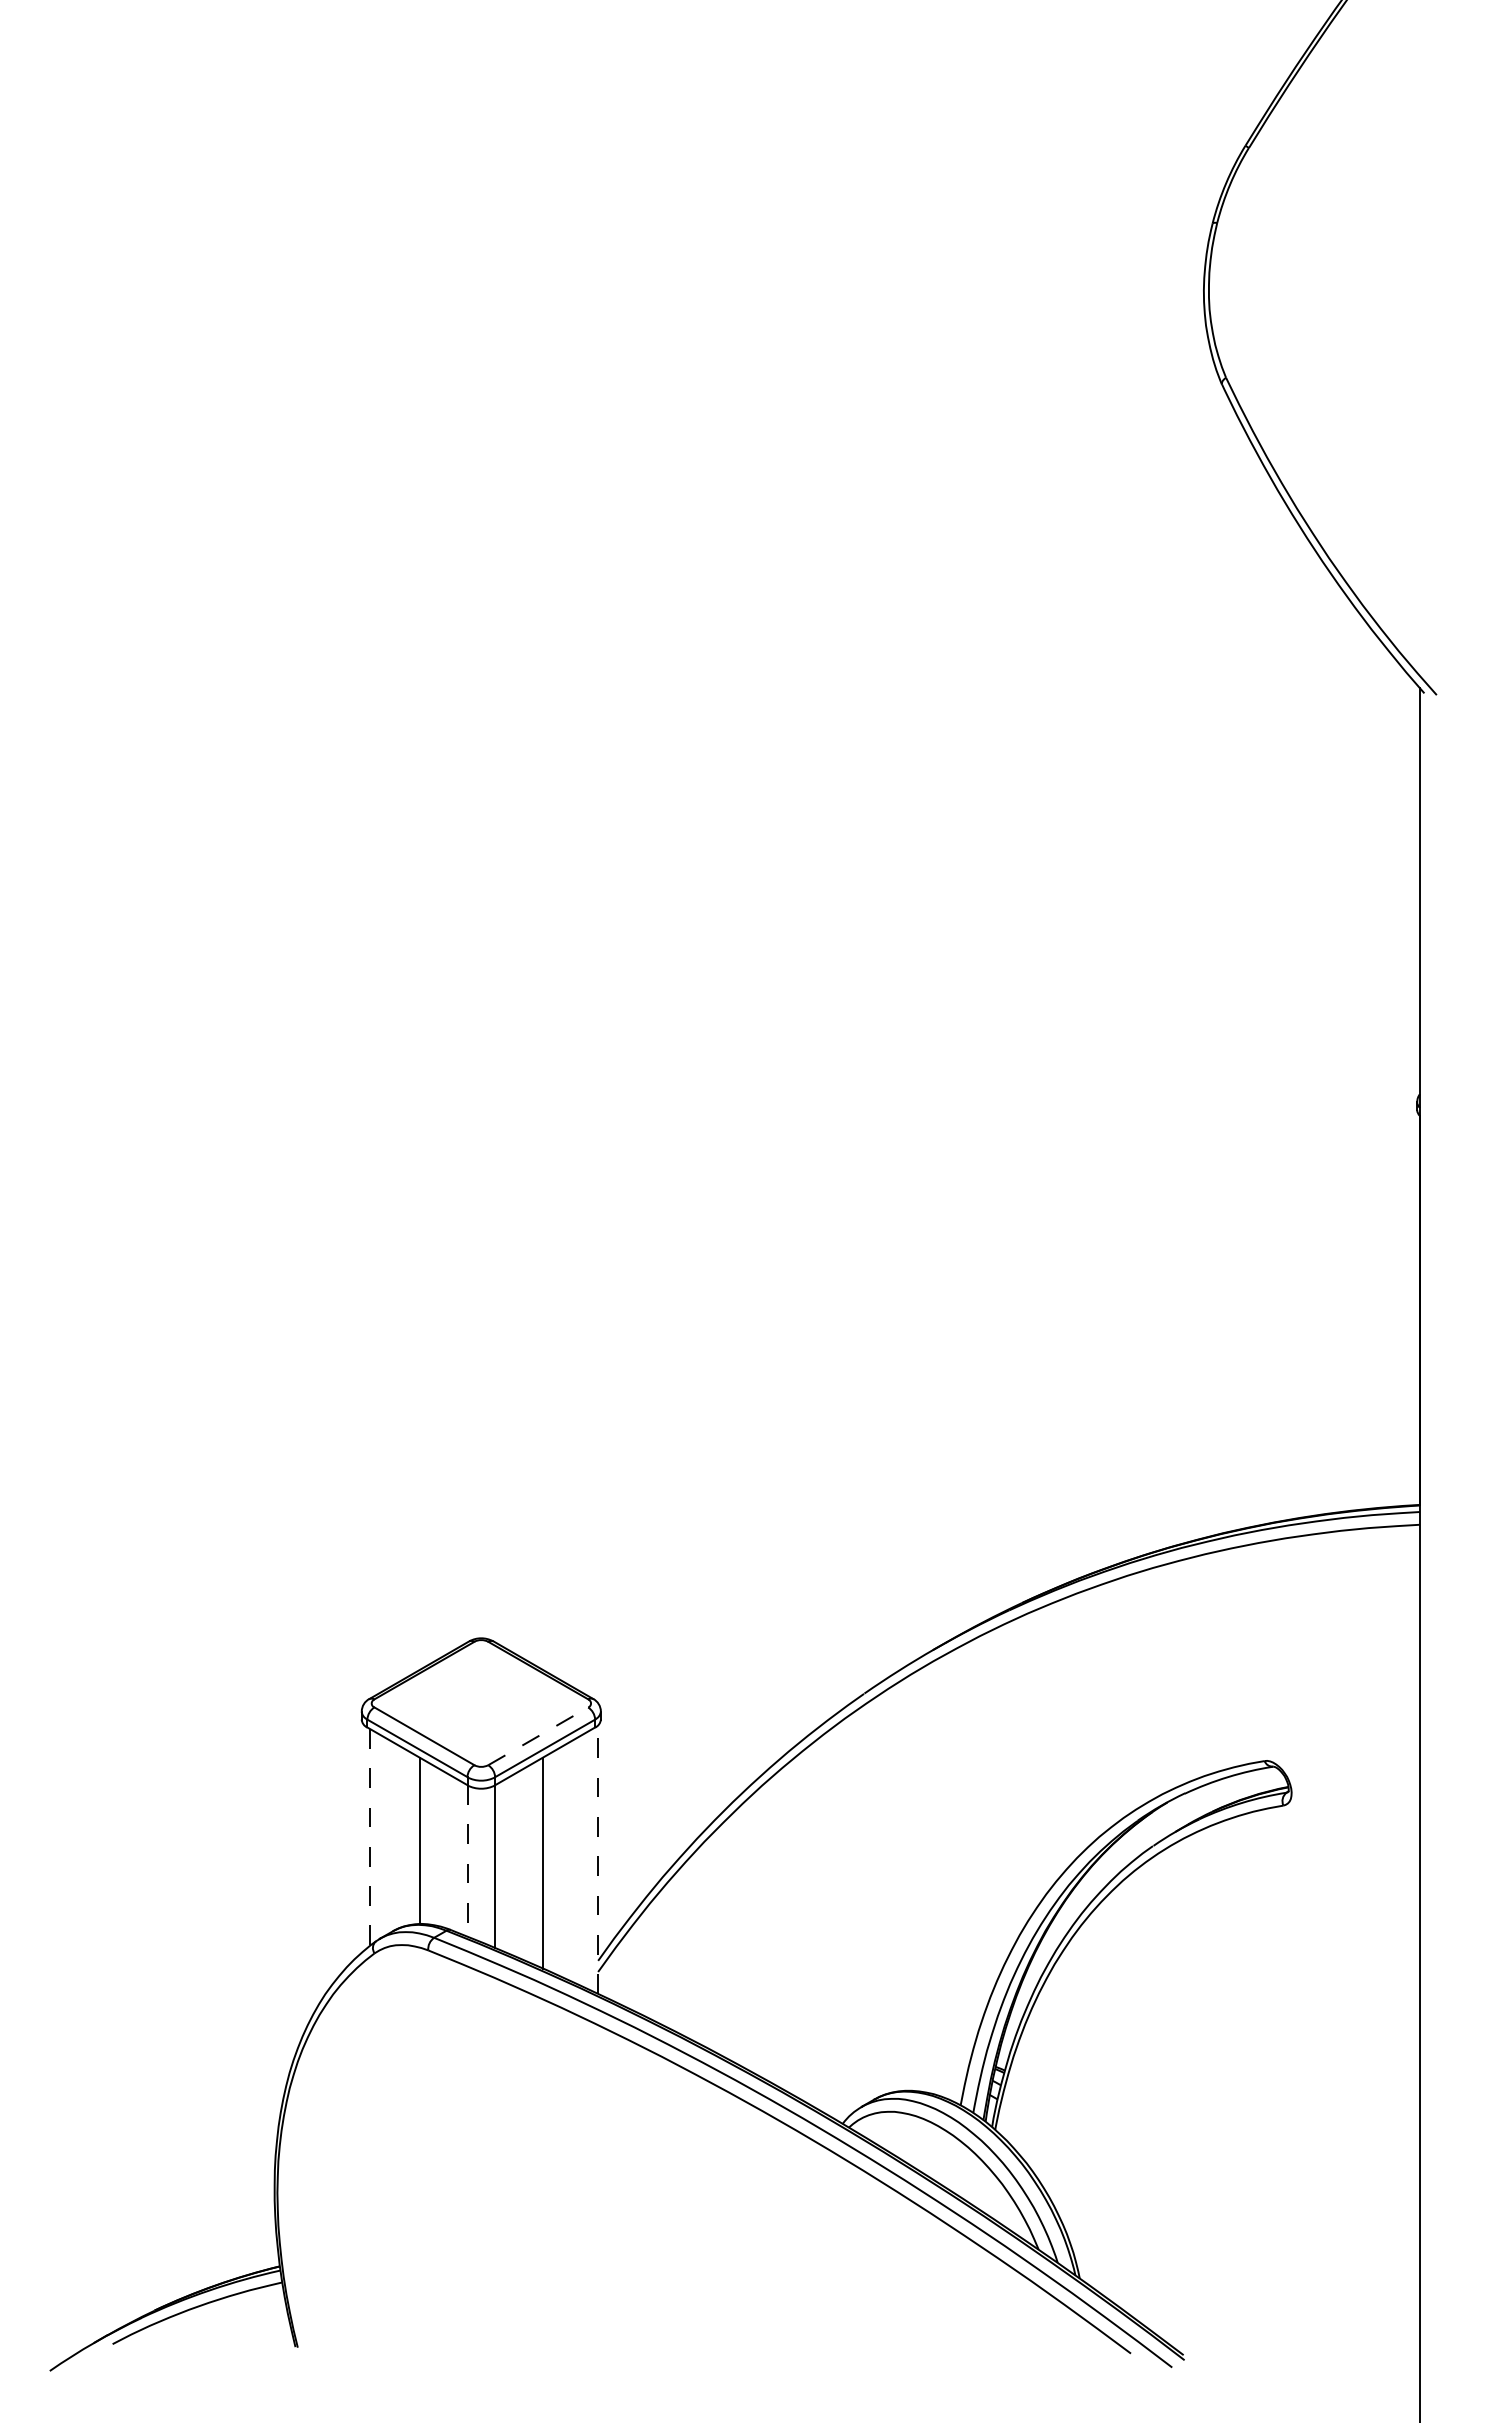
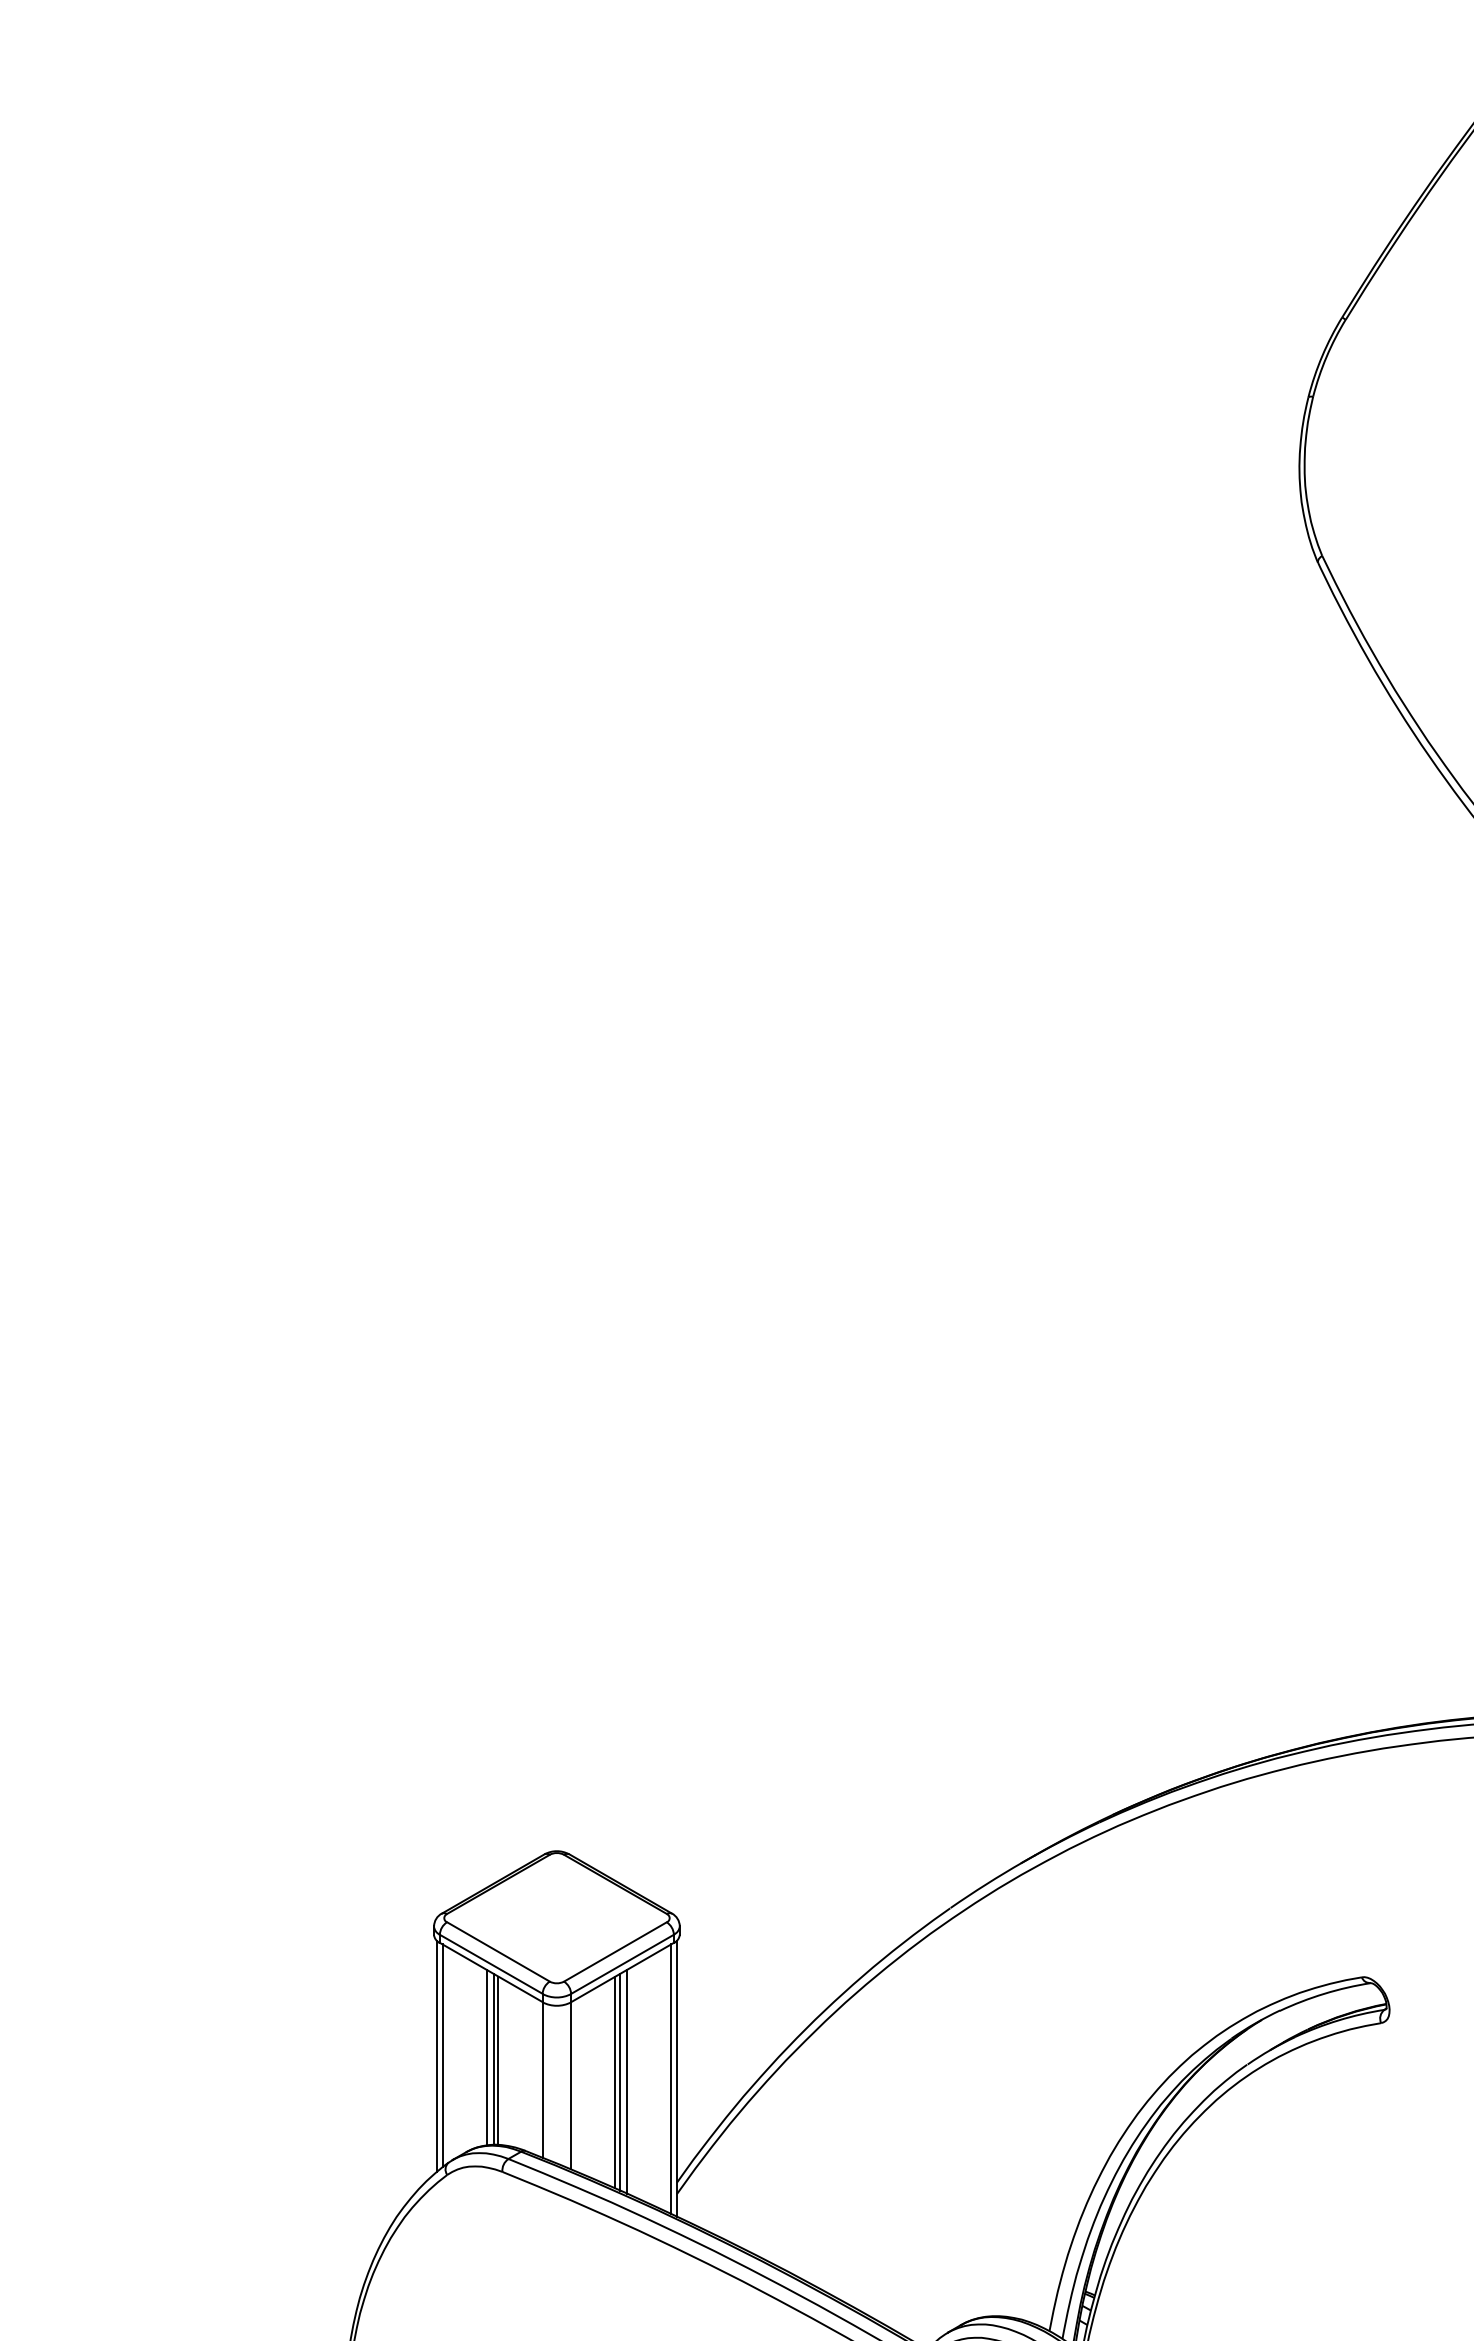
line: (538, 1736) -> (615, 1952), dashed -> solid
line: (364, 1837) -> (436, 2055), added
line: (370, 1837) -> (443, 2055), dashed -> solid
line: (413, 1838) -> (487, 2056), added
line: (424, 1842) -> (498, 2061), added
line: (598, 1859) -> (677, 2078), dashed -> solid
line: (467, 1860) -> (542, 2079), dashed -> solid
line: (592, 1860) -> (671, 2079), added
line: (549, 1862) -> (626, 2081), added
line: (538, 1863) -> (615, 2082), added

